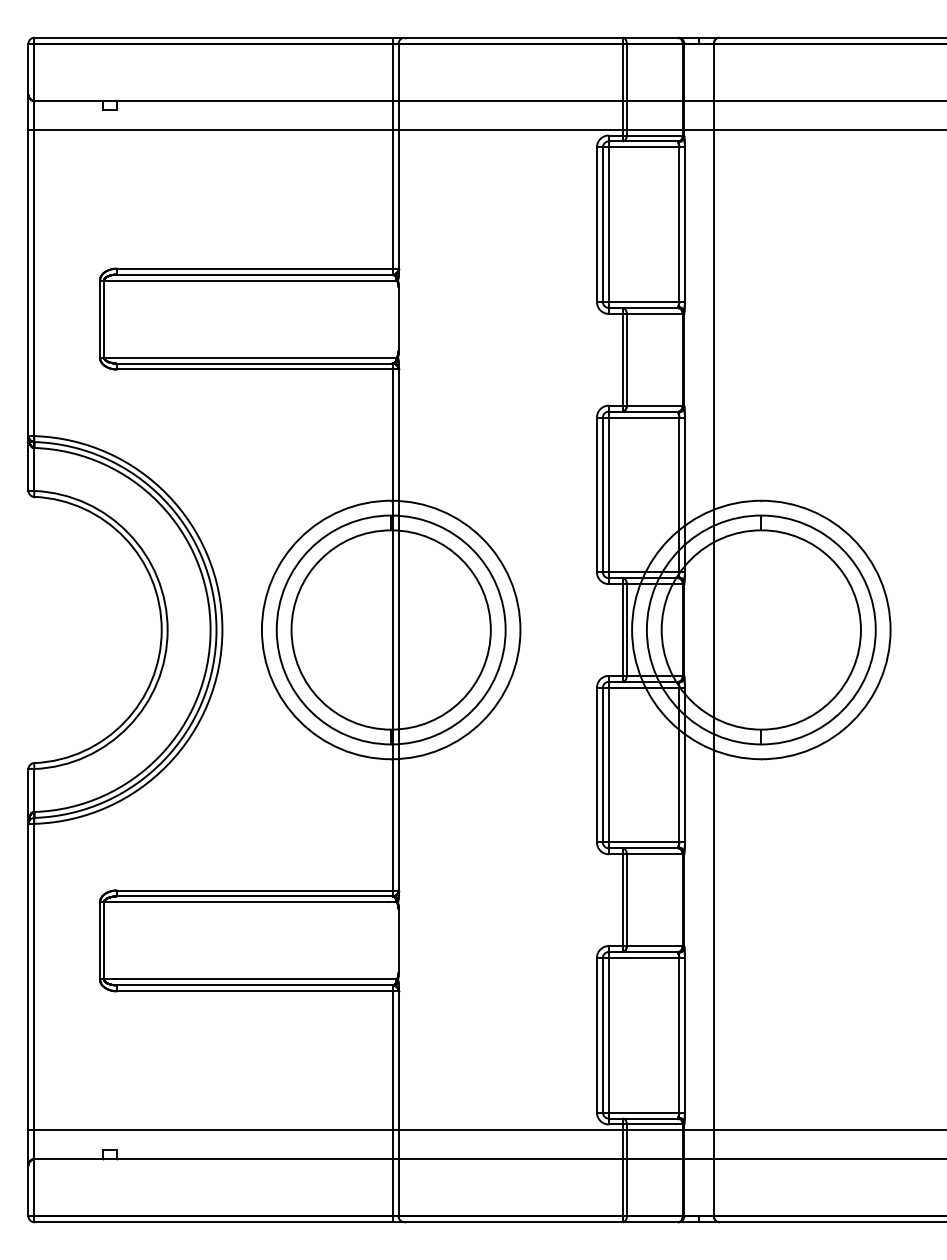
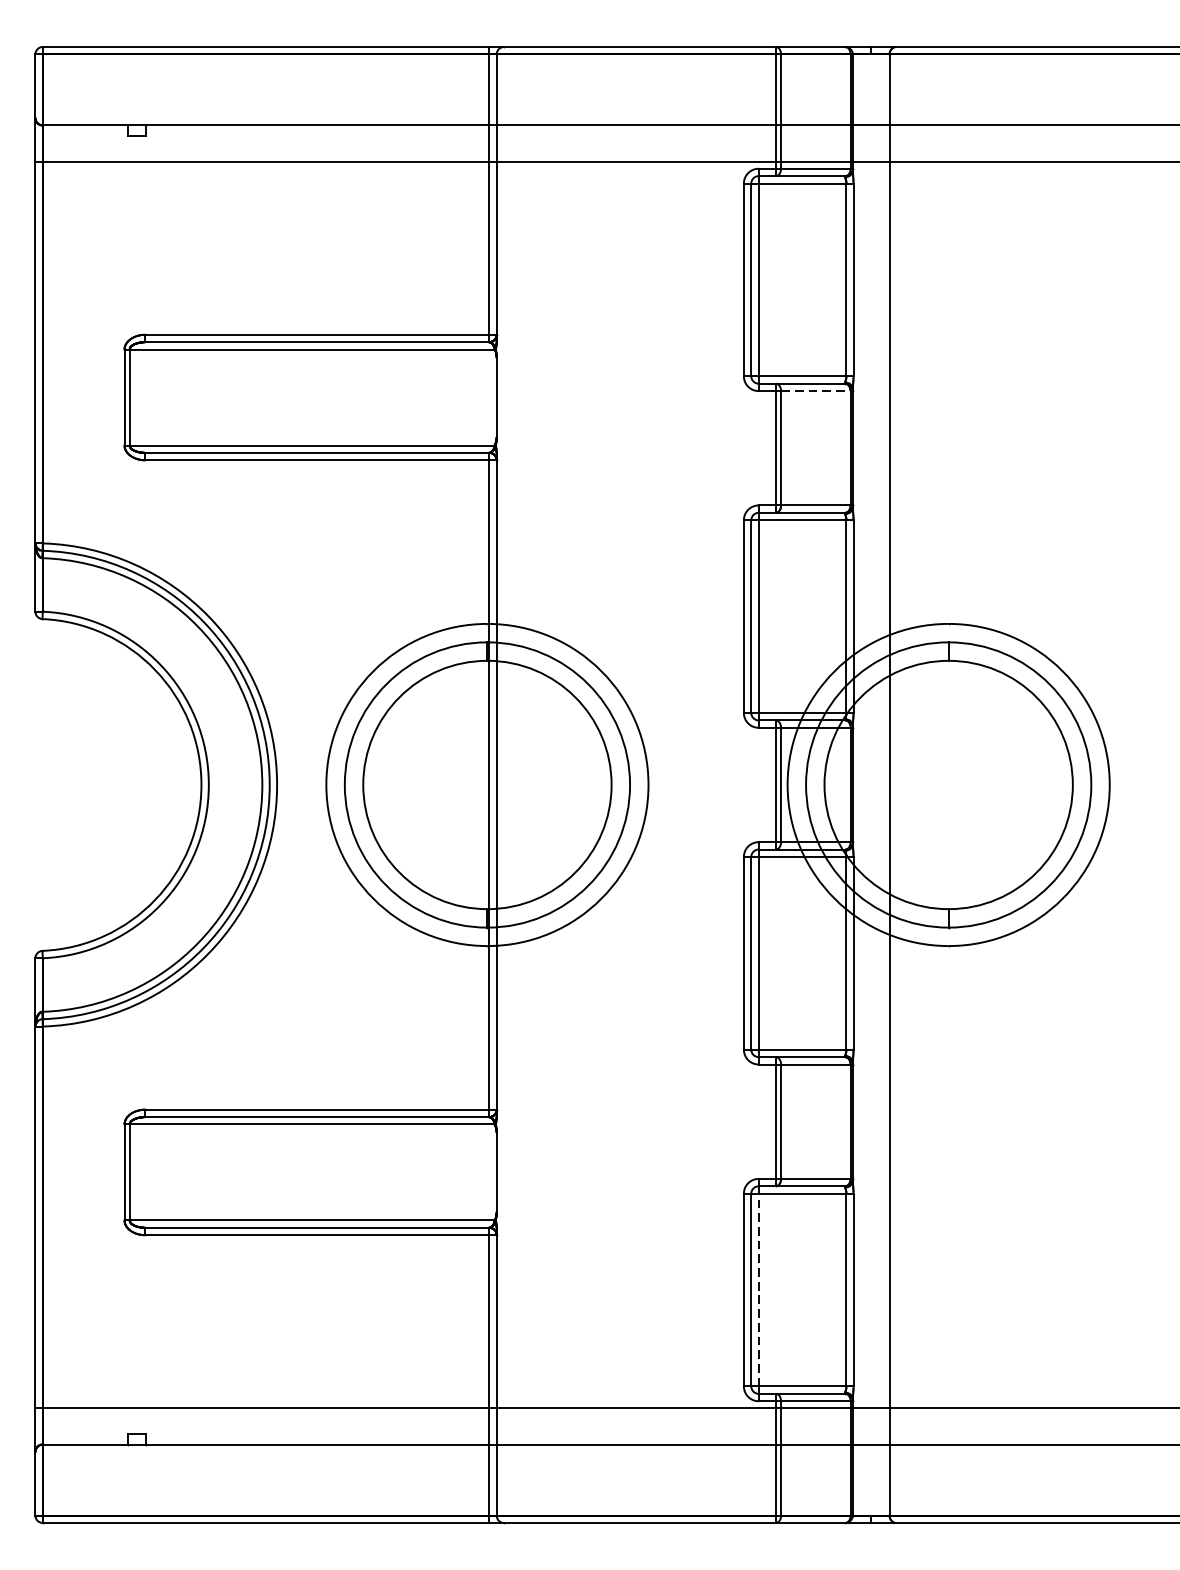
line: (654, 313) -> (815, 390), solid -> dashed
line: (608, 1034) -> (758, 1289), solid -> dashed

